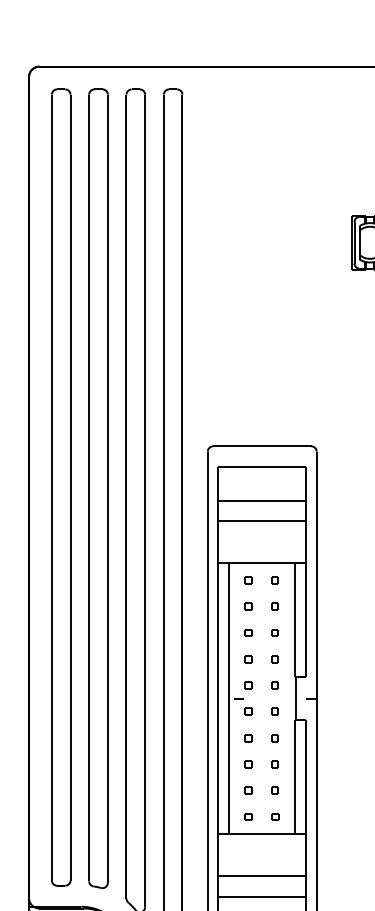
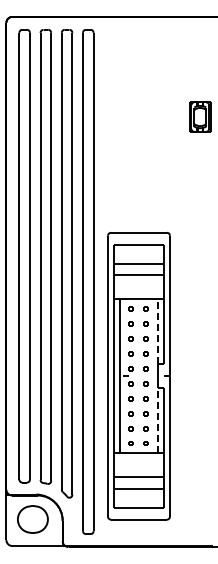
line: (294, 619) -> (157, 331), solid -> dashed
line: (294, 776) -> (157, 420), solid -> dashed

